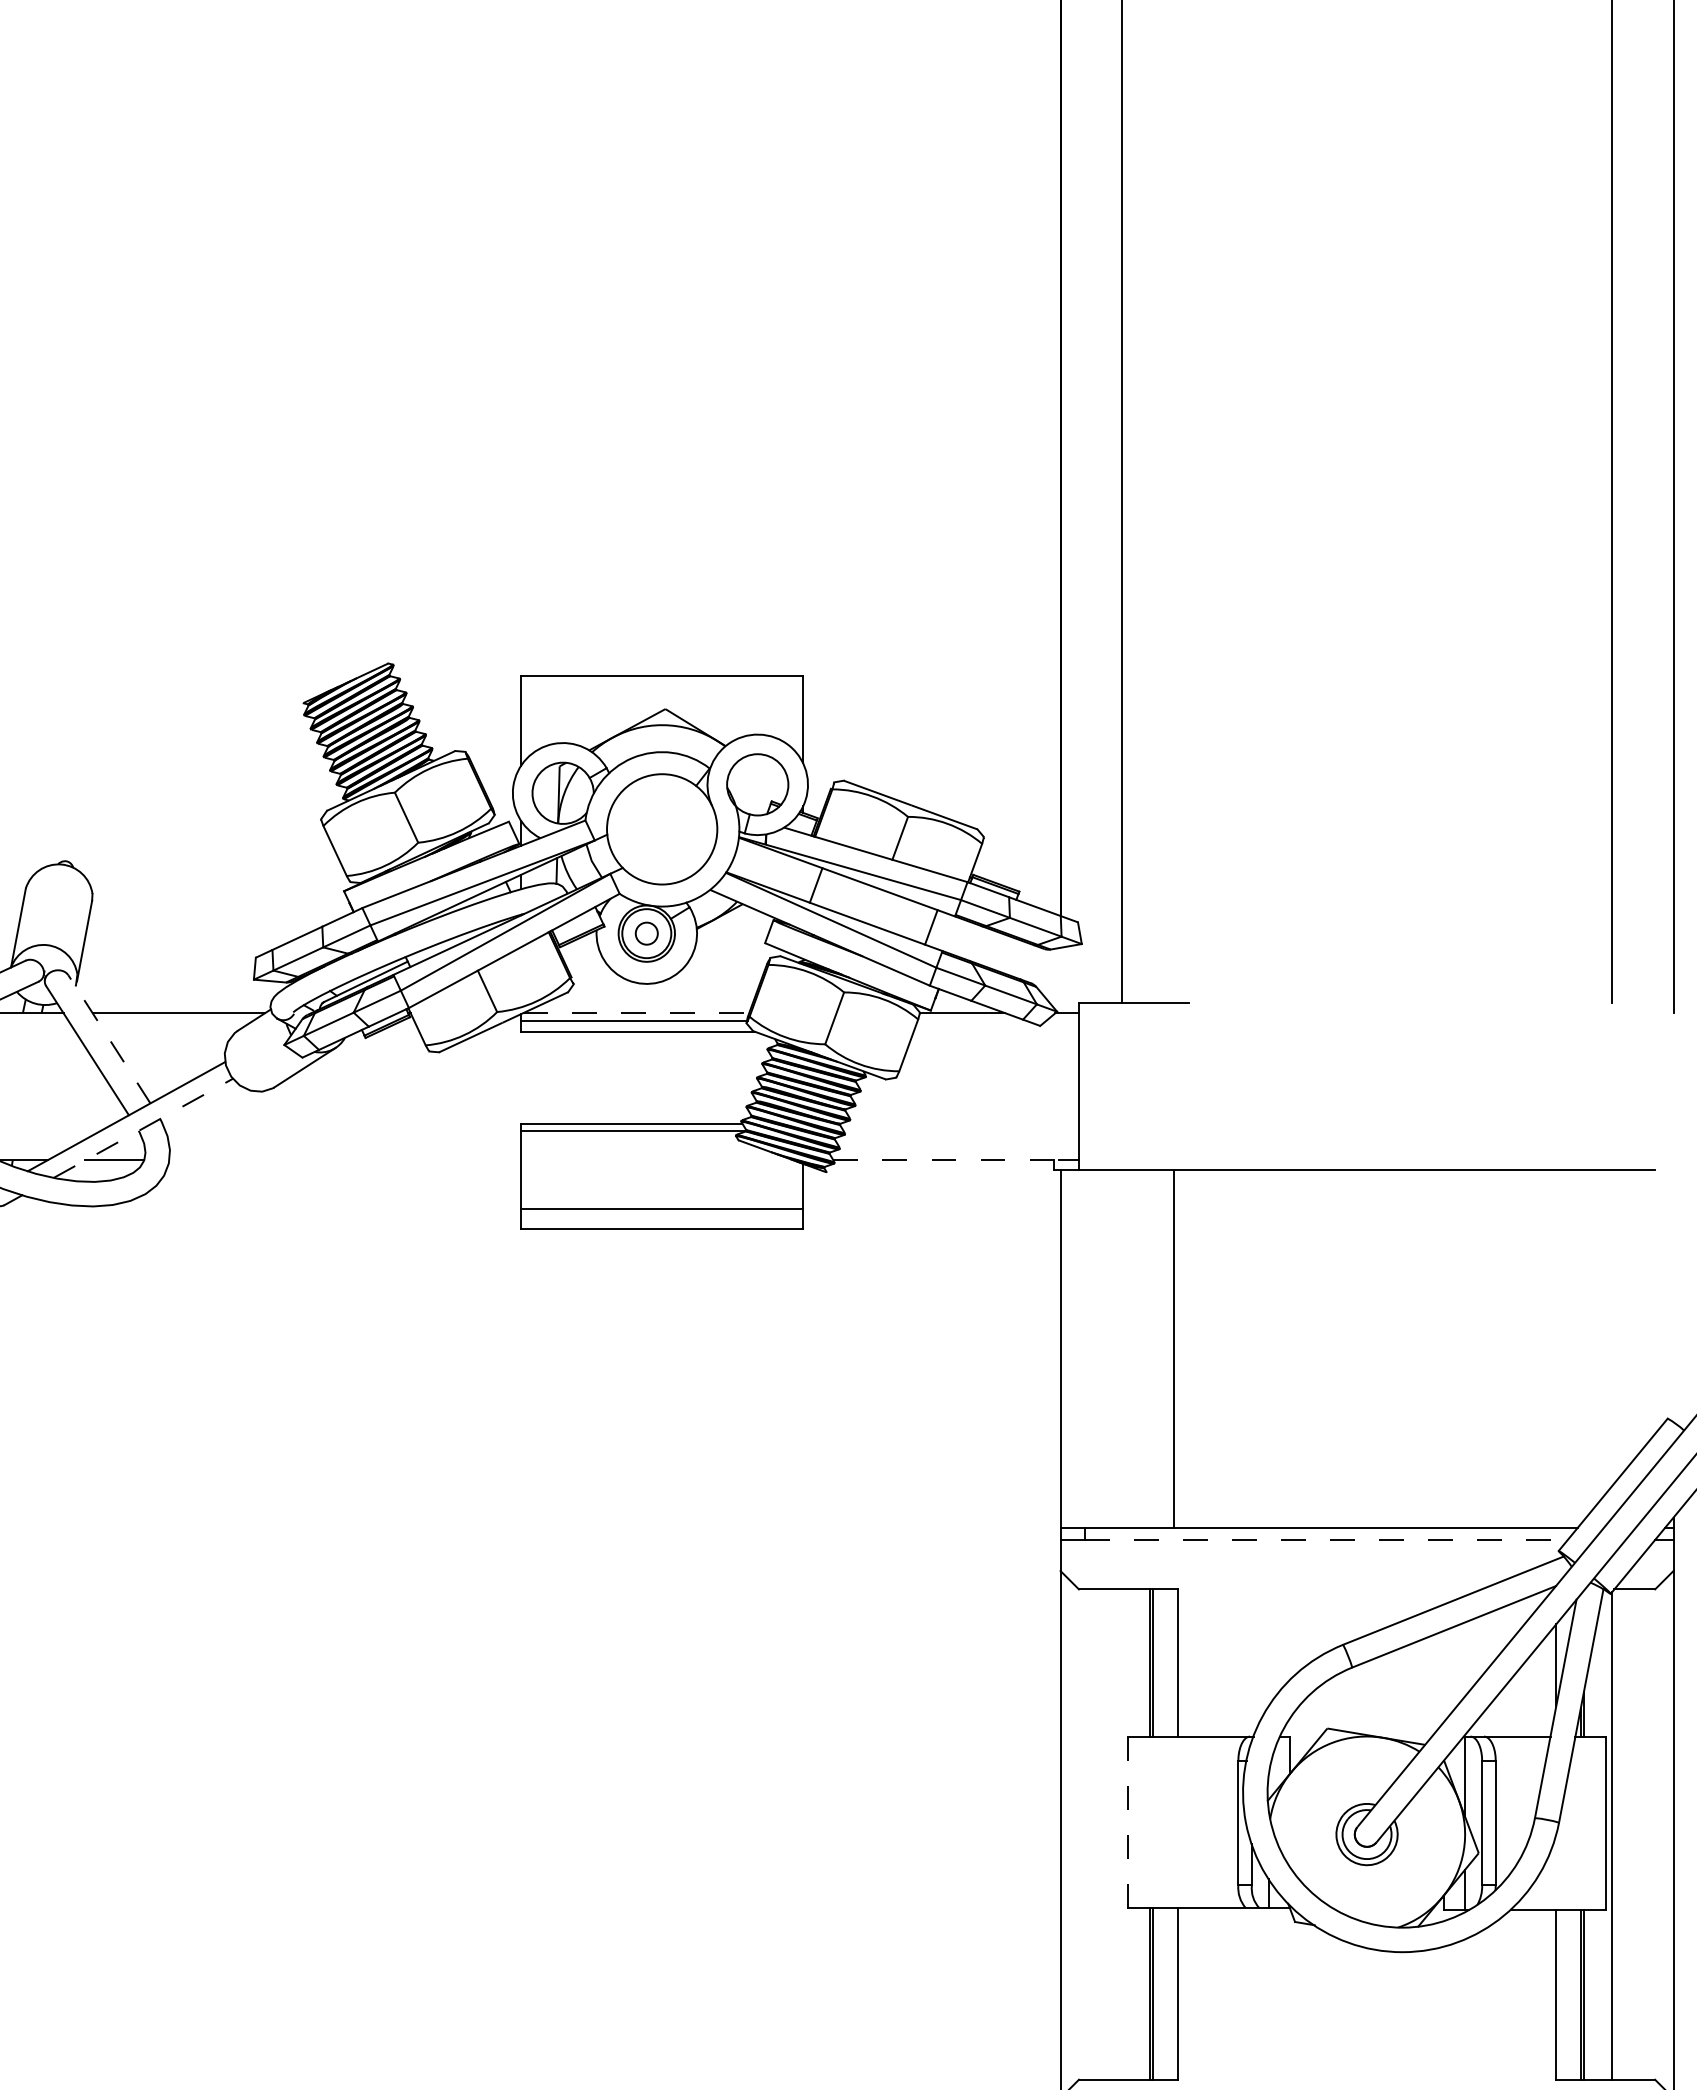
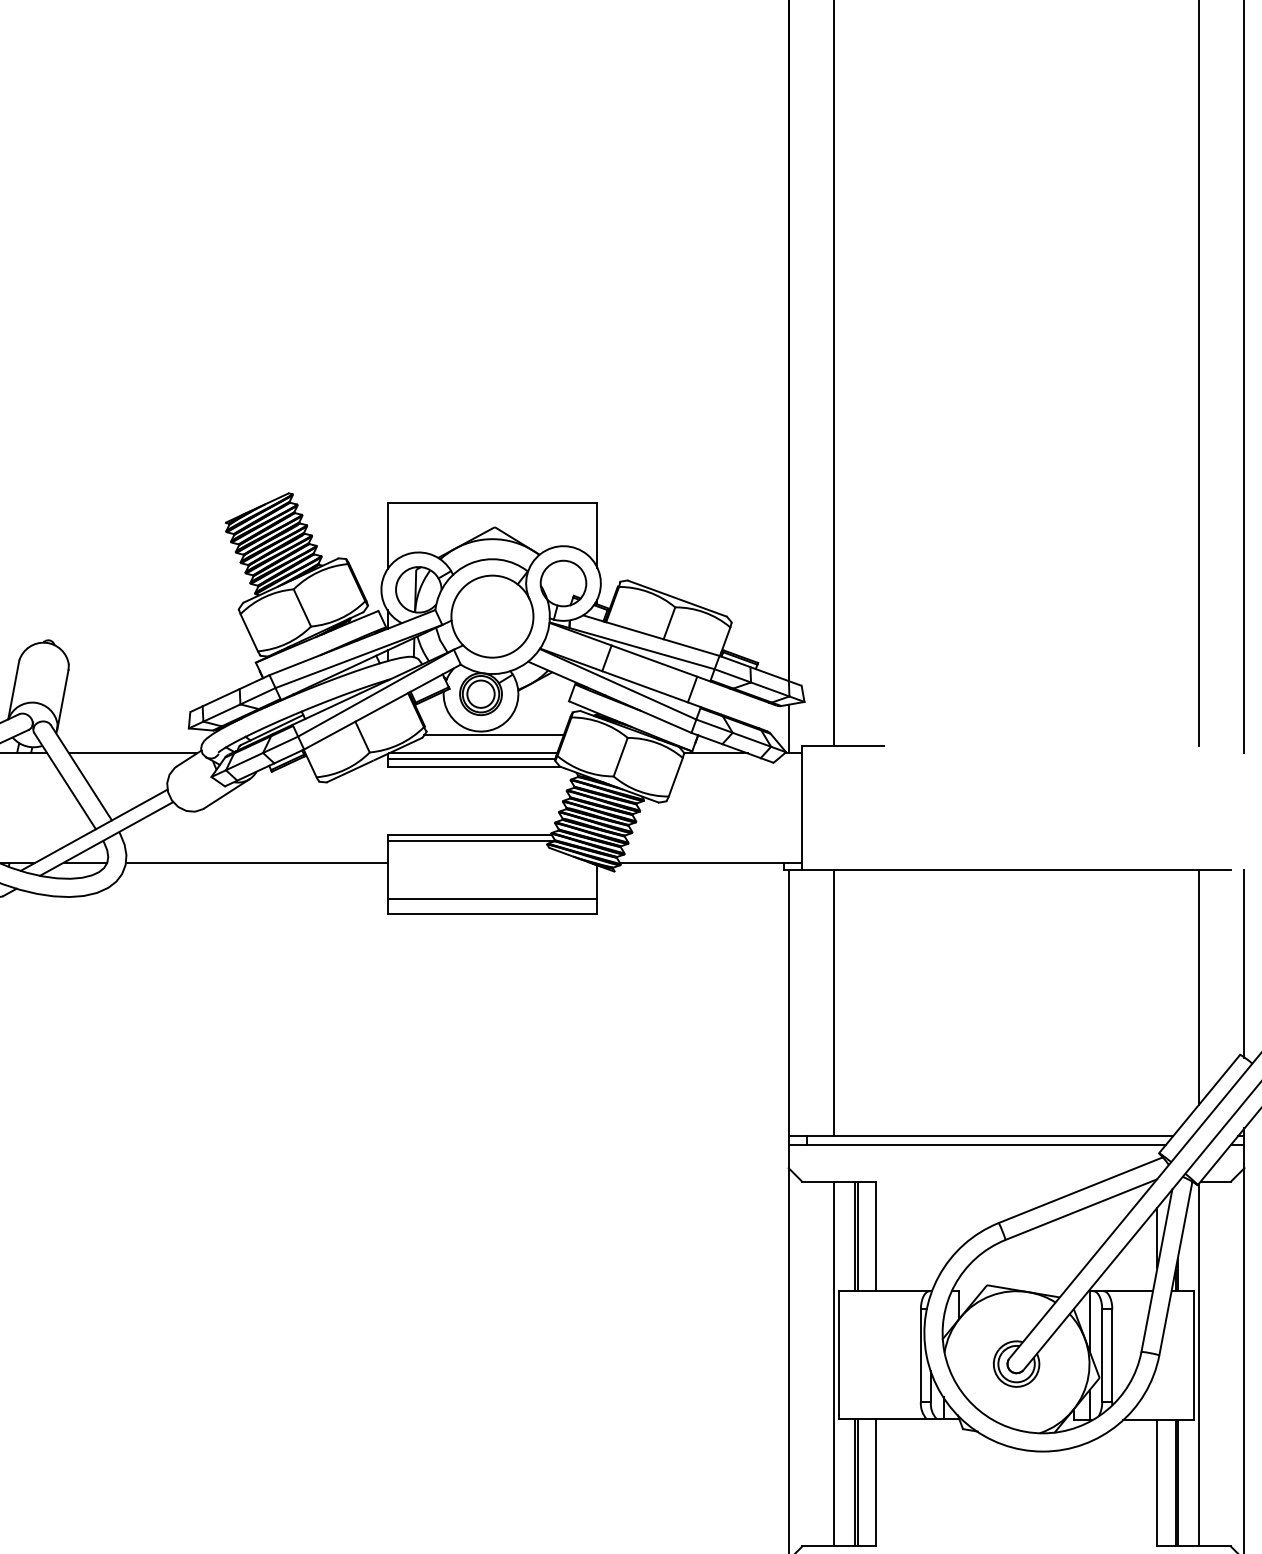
circle: (646, 933) -> (480, 694), size x1.67
line: (1060, 980) -> (788, 729), added
line: (664, 988) -> (494, 734), added
line: (636, 1013) -> (473, 753), dashed -> solid
line: (109, 1038) -> (81, 772), dashed -> solid
line: (143, 1128) -> (106, 839), dashed -> solid
line: (345, 1160) -> (256, 862), added
line: (946, 1160) -> (703, 862), dashed -> solid
line: (1673, 1296) -> (1244, 964), added
line: (1612, 1328) -> (1199, 987), added
line: (1173, 1349) -> (834, 1003), moved
line: (1326, 1540) -> (986, 1145), dashed -> solid
line: (1128, 1819) -> (839, 1352), dashed -> solid
line: (1121, 1834) -> (834, 1364), added

